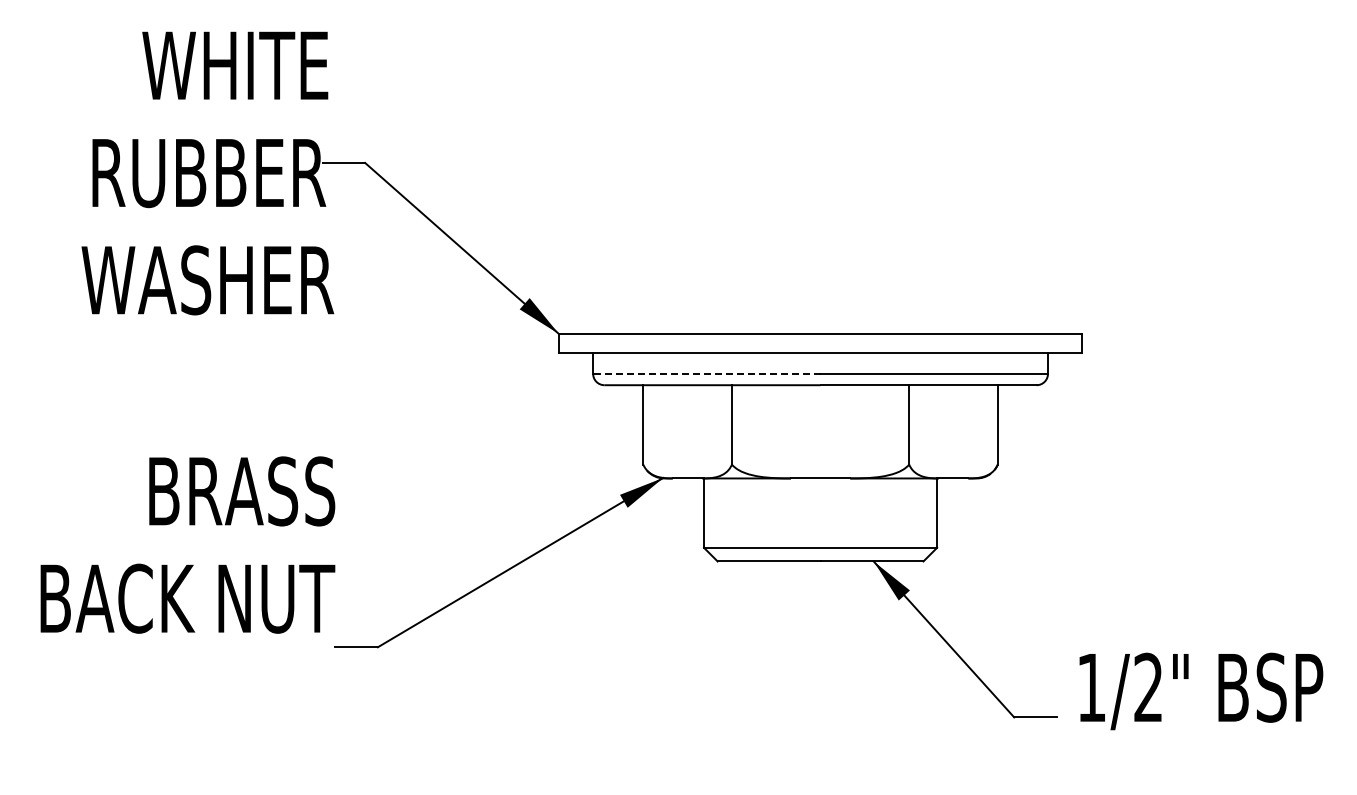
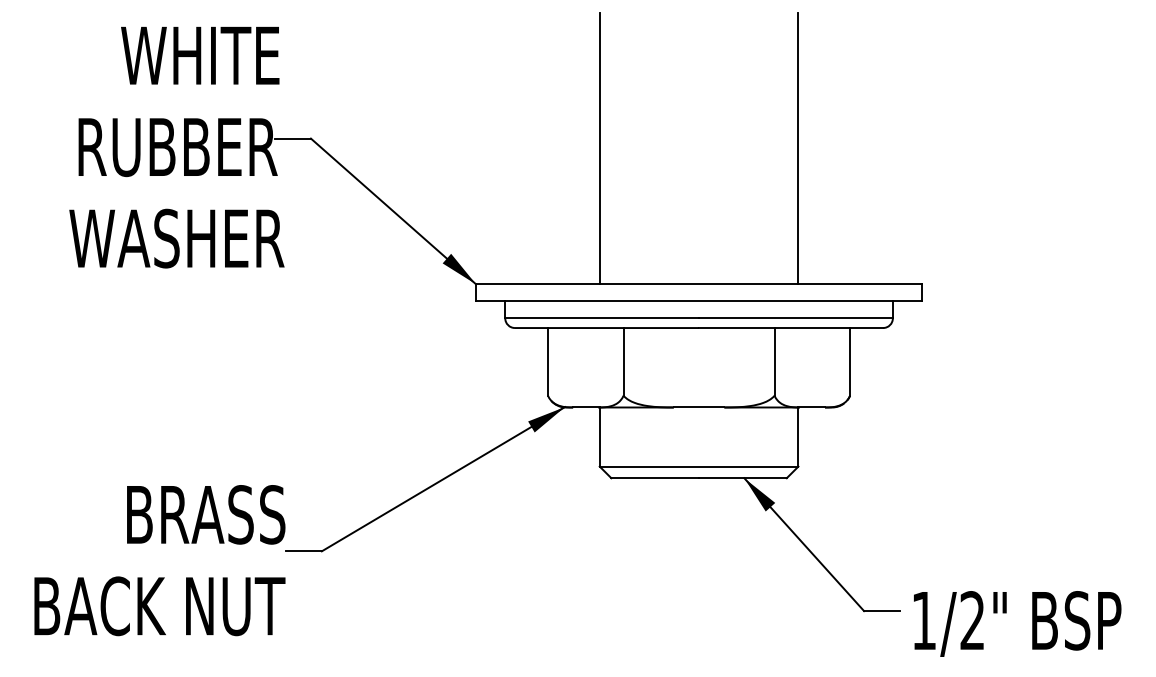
line: (704, 174) -> (600, 148), added
line: (937, 174) -> (798, 148), added
line: (706, 373) -> (601, 318), dashed -> solid
text: (187, 544) -> (159, 560), moved
text: (1201, 691) -> (1017, 623), moved

